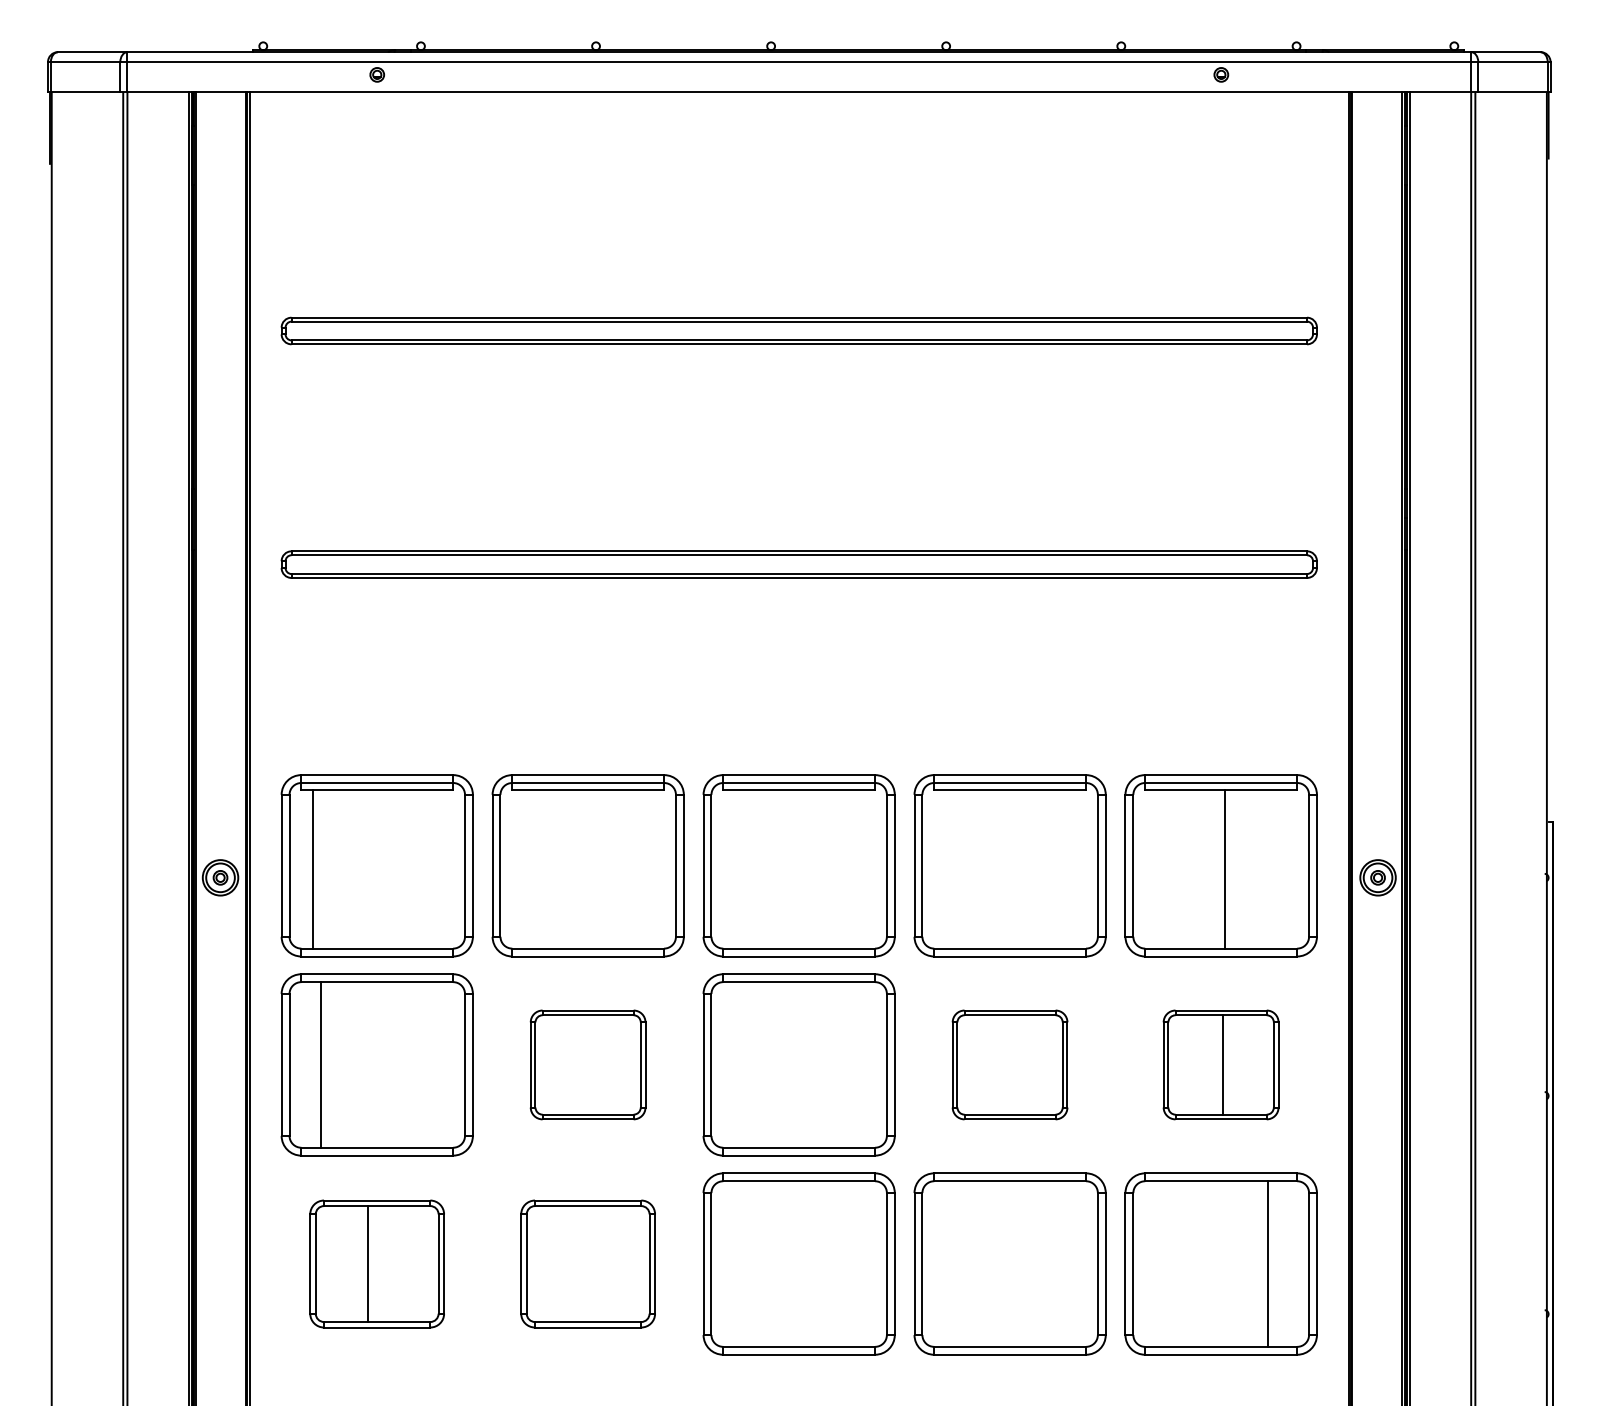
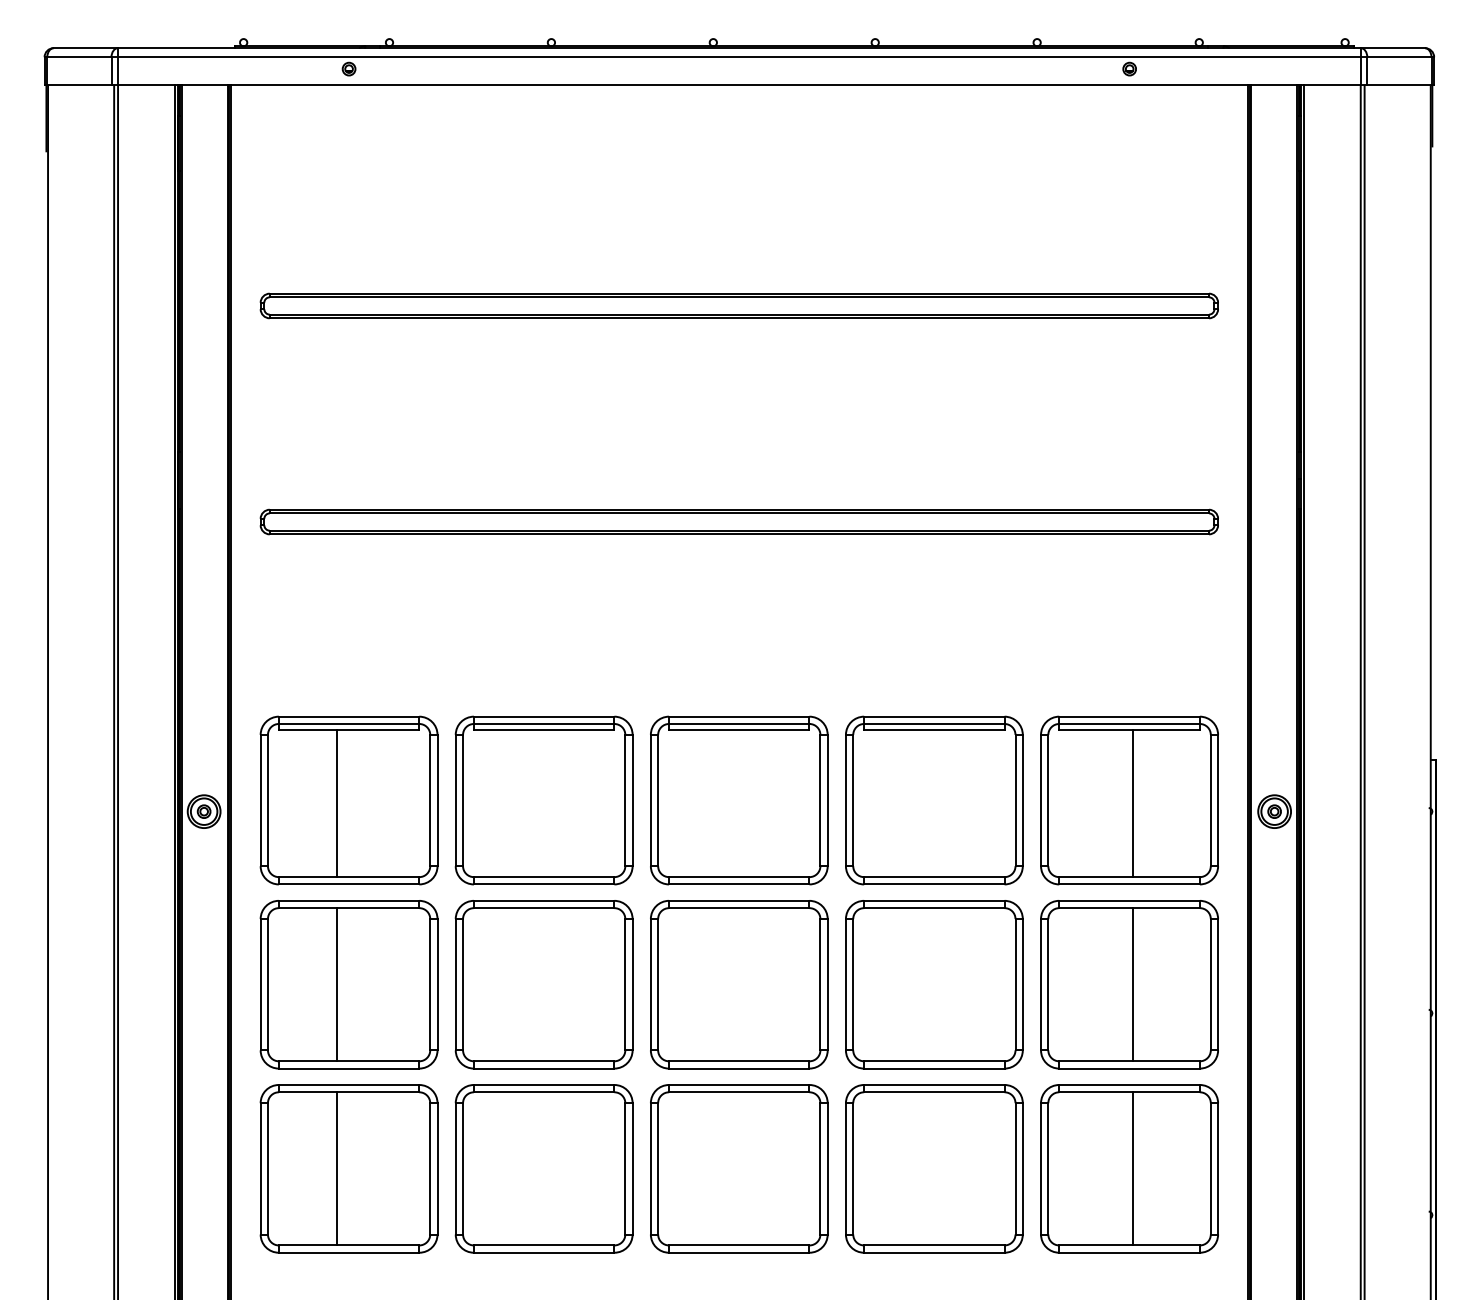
line: (313, 868) -> (337, 803), moved
line: (321, 1064) -> (337, 984), moved
part: (587, 1064) -> (543, 984), size x1.67
part: (1009, 1064) -> (933, 984), size x1.67
part: (1220, 1064) -> (1128, 984), size x1.67
part: (376, 1263) -> (348, 1168), size x1.43
part: (587, 1263) -> (543, 1168), size x1.43
line: (1268, 1263) -> (1133, 1168), moved

